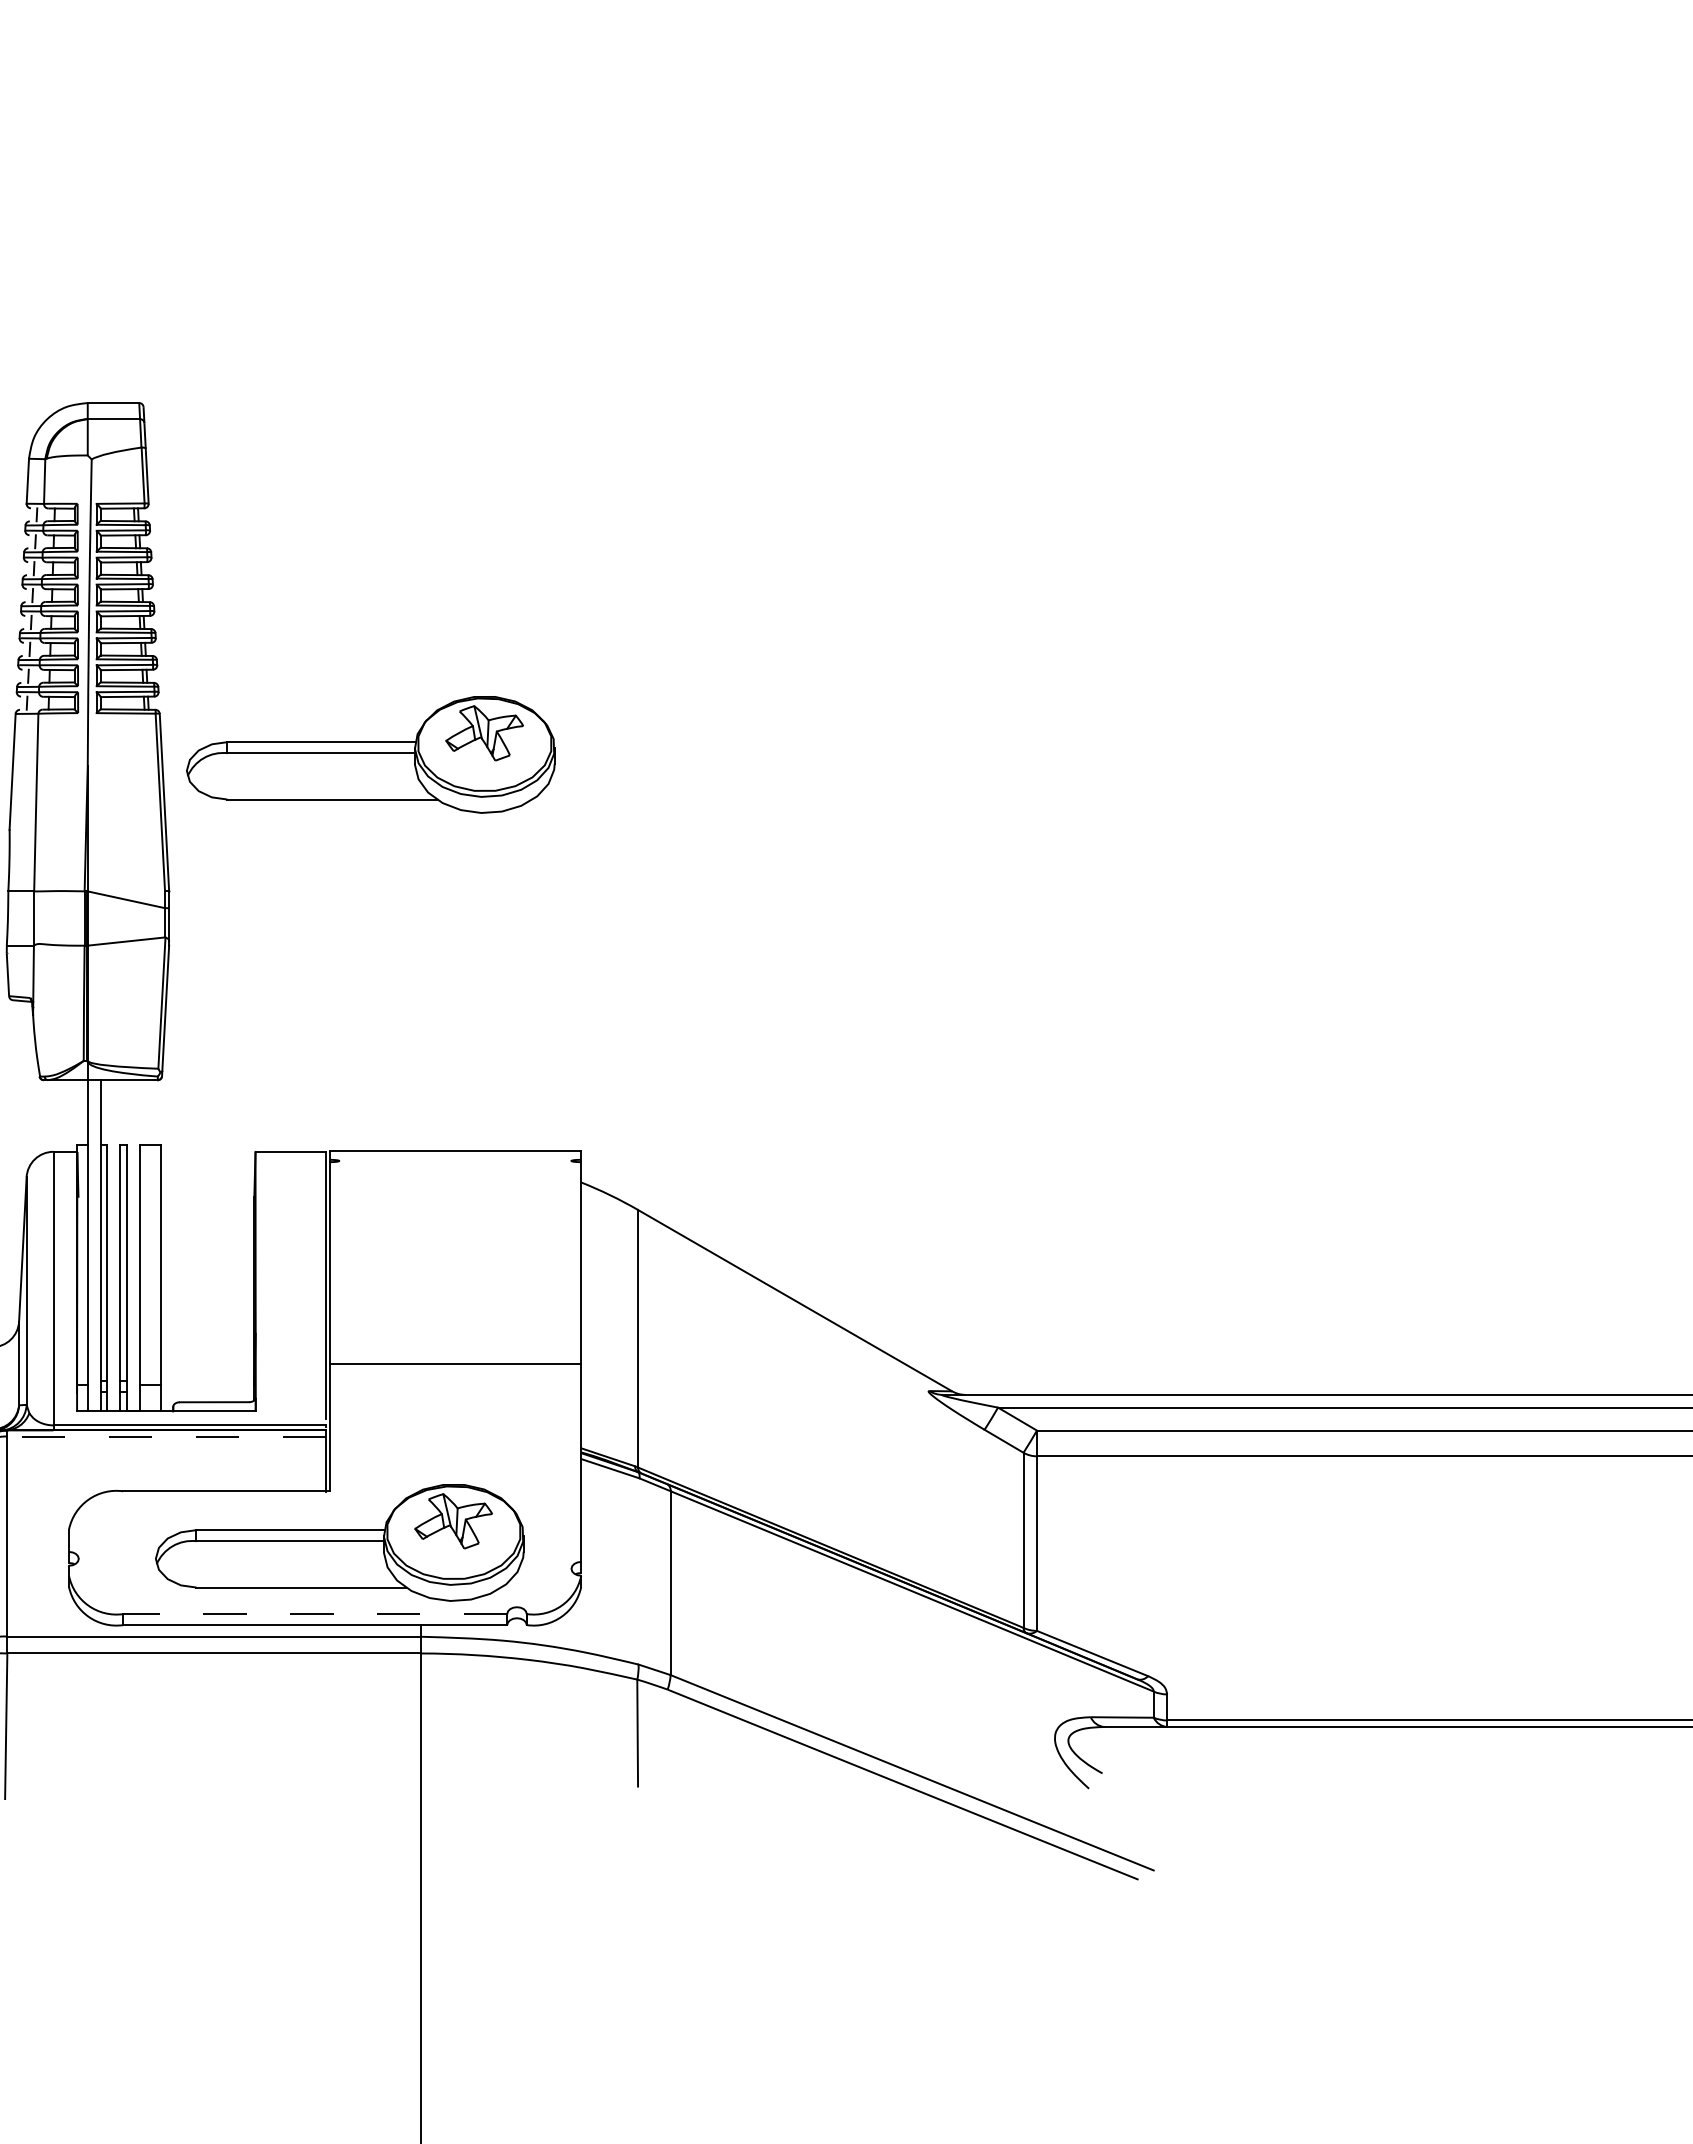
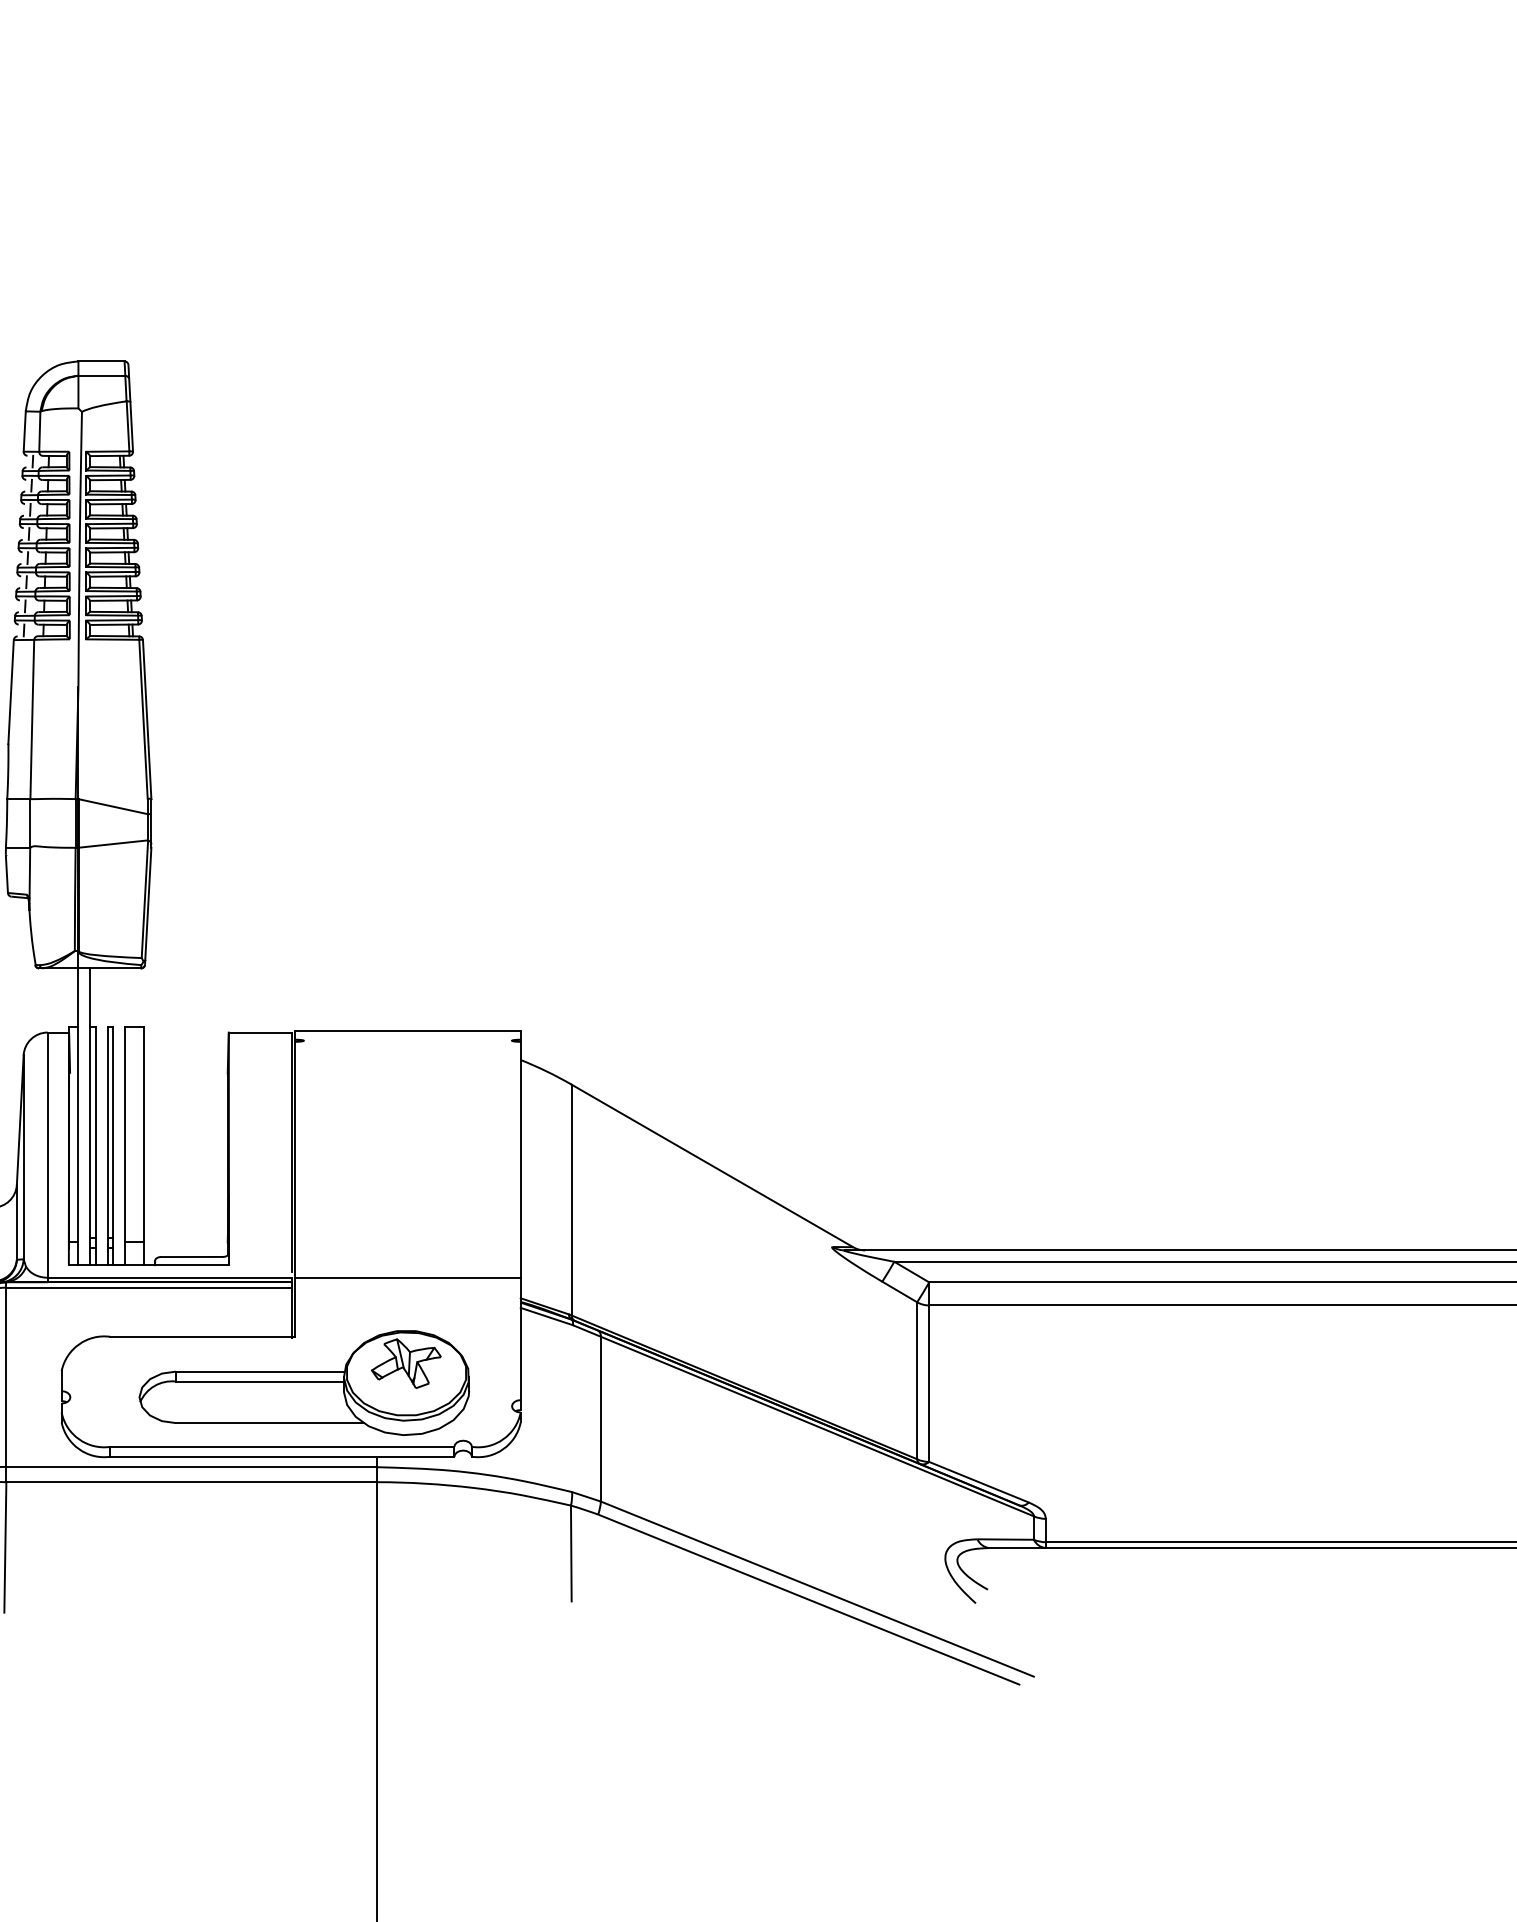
part: (370, 754) -> (331, 676), removed
line: (455, 1364) -> (408, 1277), moved
line: (166, 1436) -> (149, 1287), dashed -> solid
line: (315, 1614) -> (282, 1447), dashed -> solid

